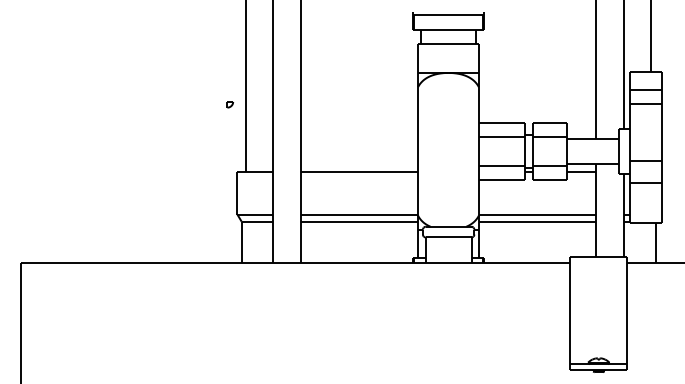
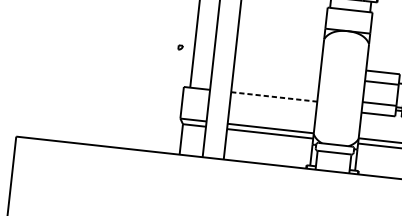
part: (229, 104) -> (180, 47), moved
line: (360, 171) -> (274, 96), solid -> dashed

